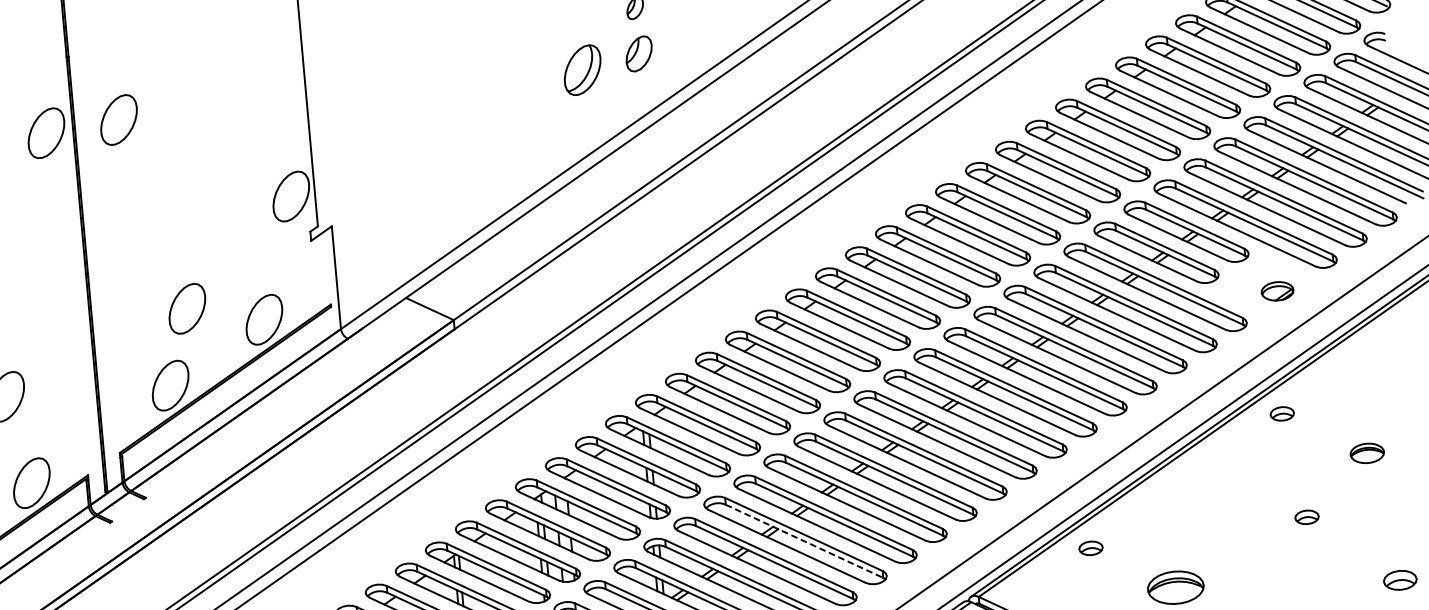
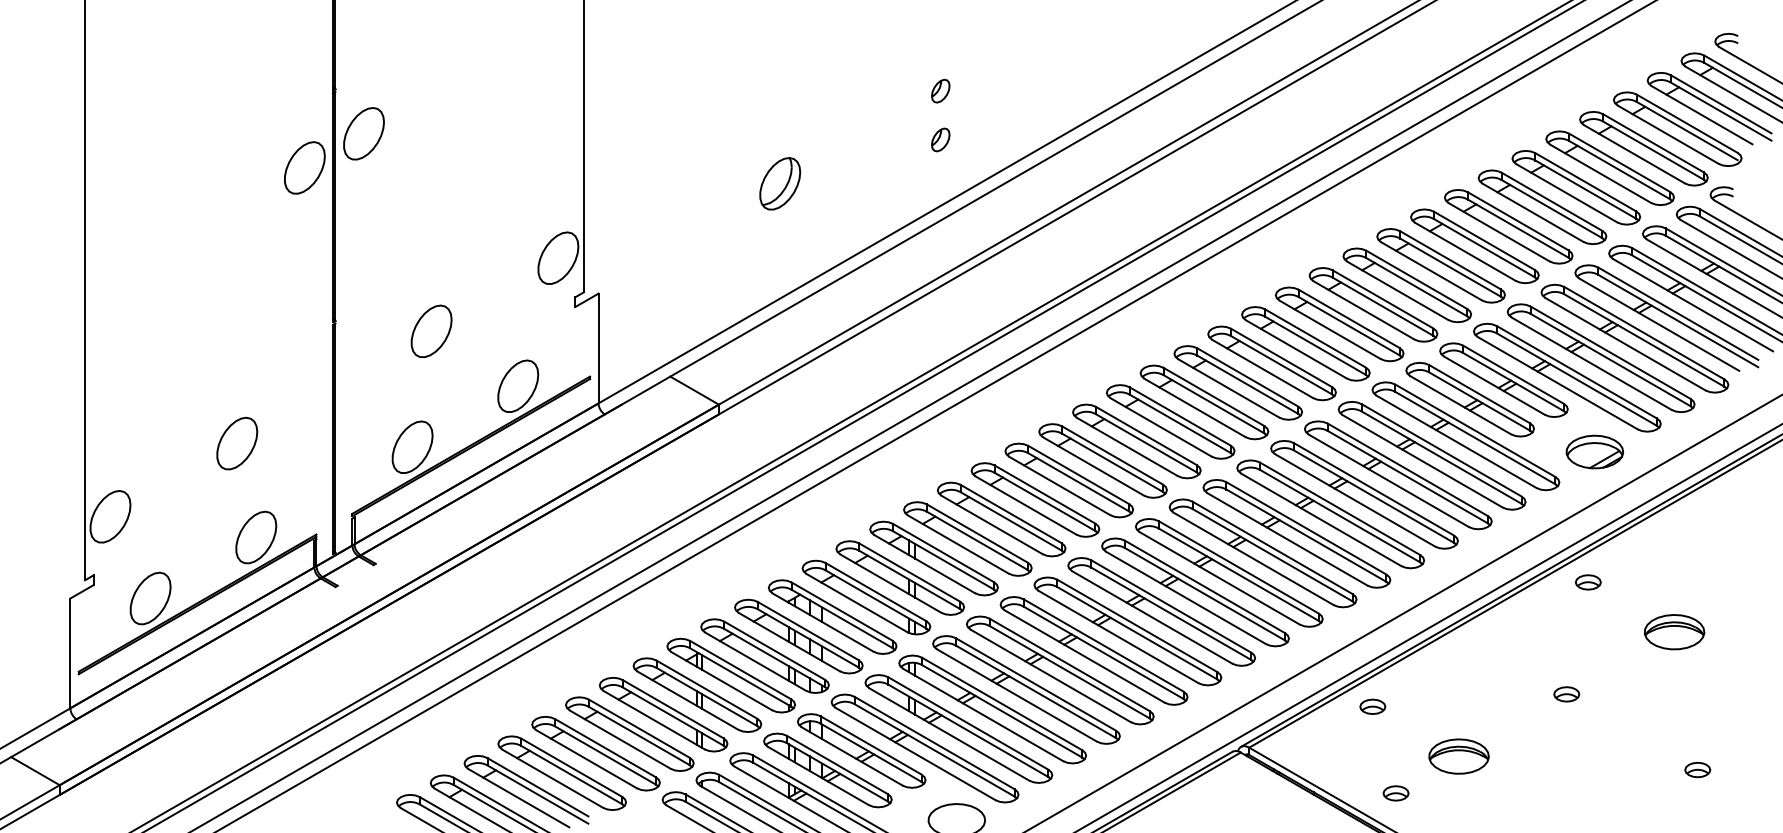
part: (639, 53) -> (940, 139), size x0.62
part: (582, 69) -> (780, 183), moved
part: (118, 119) -> (363, 133), moved
part: (1277, 290) -> (1594, 451), size x1.67
part: (187, 307) -> (431, 330), moved
part: (1367, 453) -> (1674, 632), size x1.67
part: (1306, 517) -> (1566, 694), moved
line: (805, 541) -> (1070, 672), dashed -> solid
part: (1400, 579) -> (1697, 769), size x0.71

